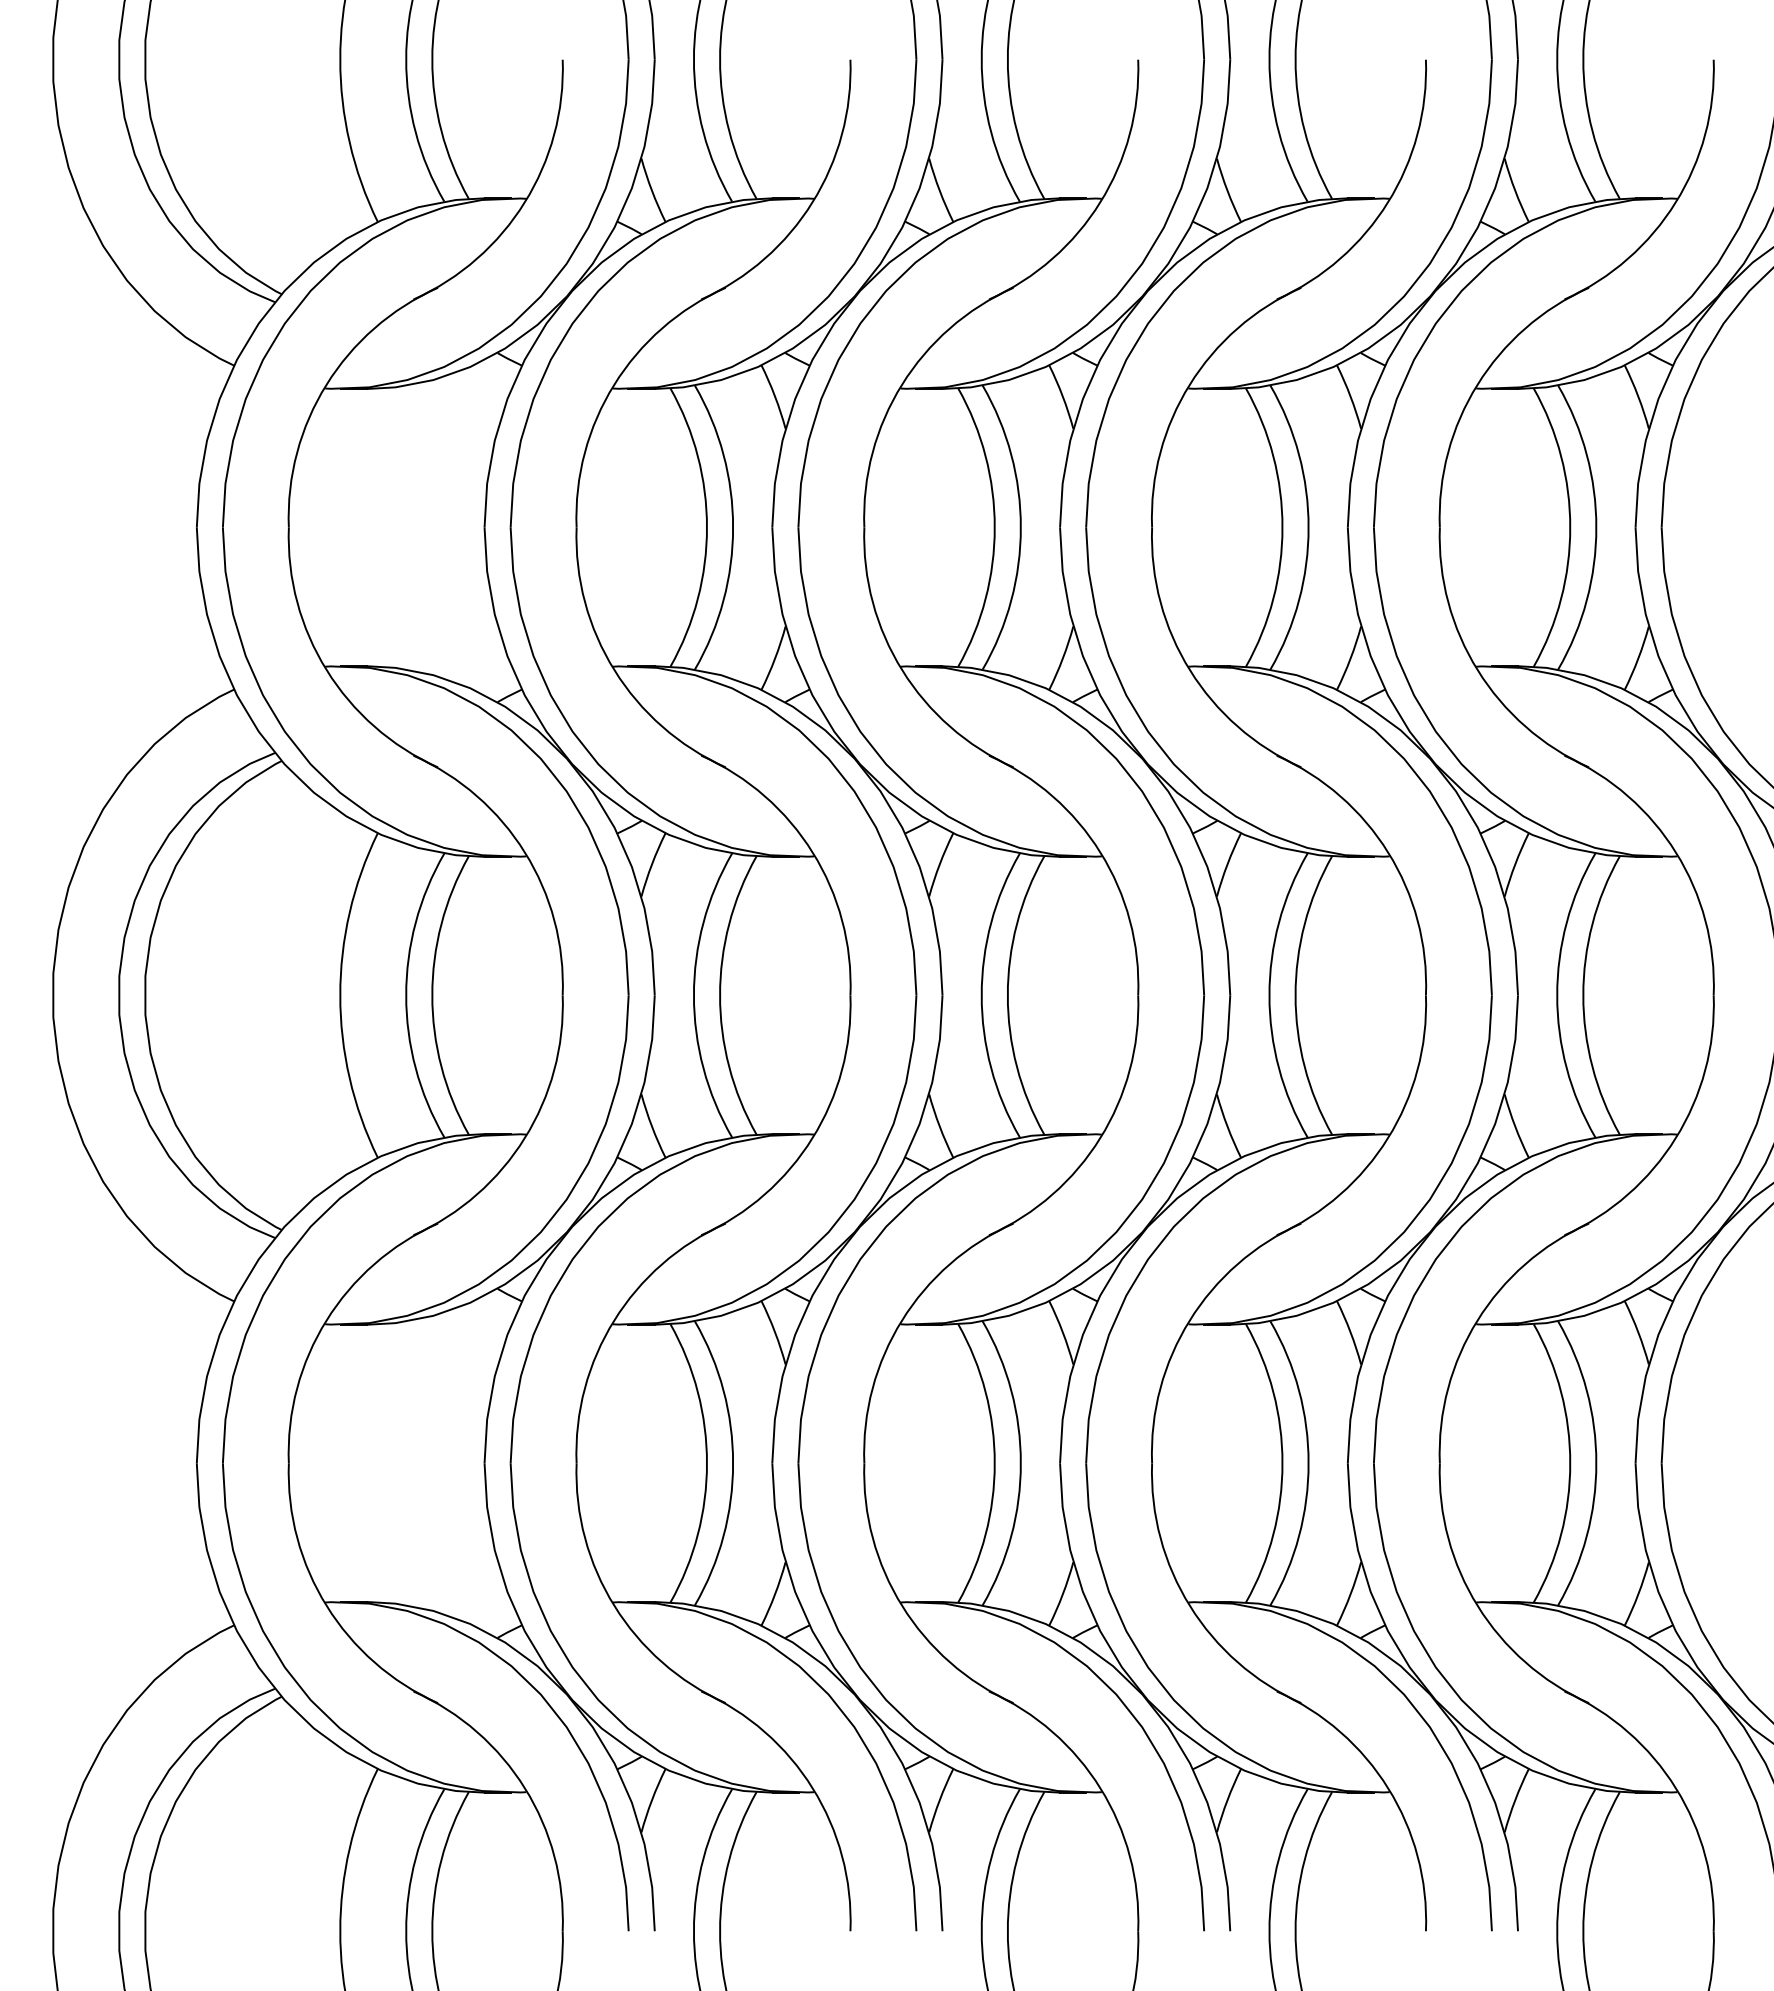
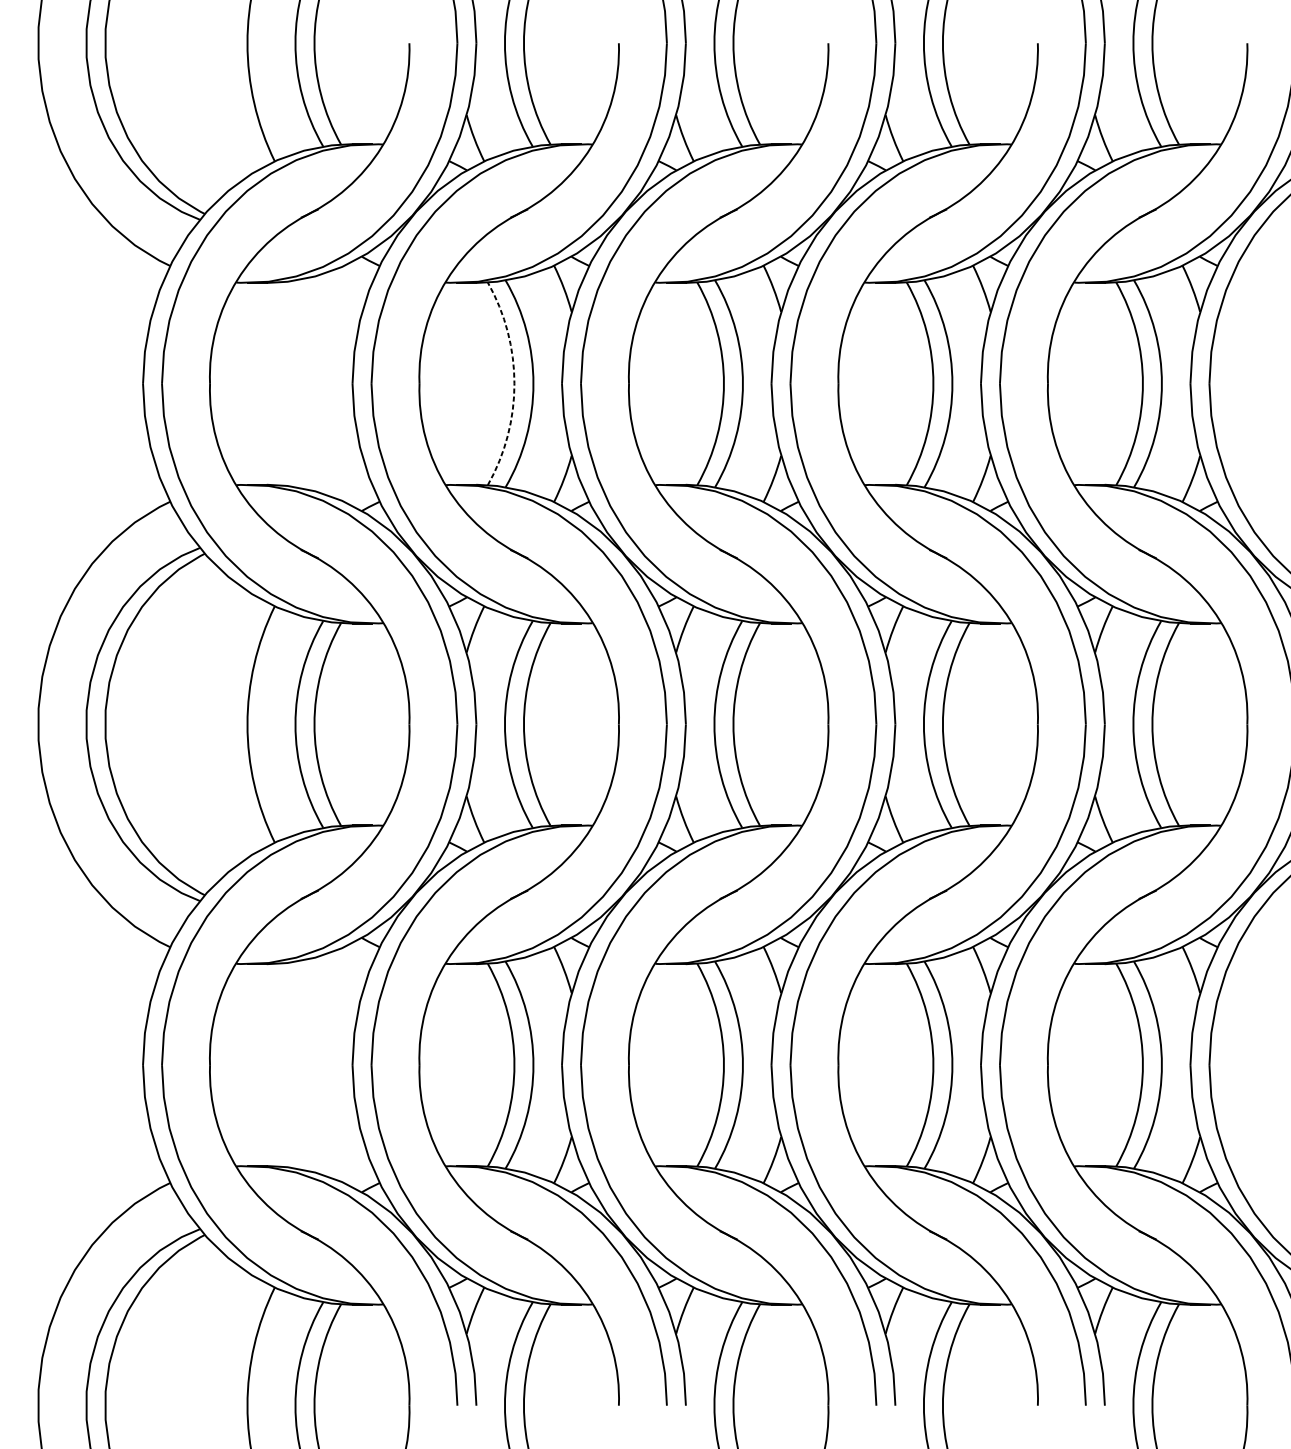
arc: (707, 527) -> (514, 383), solid -> dashed

